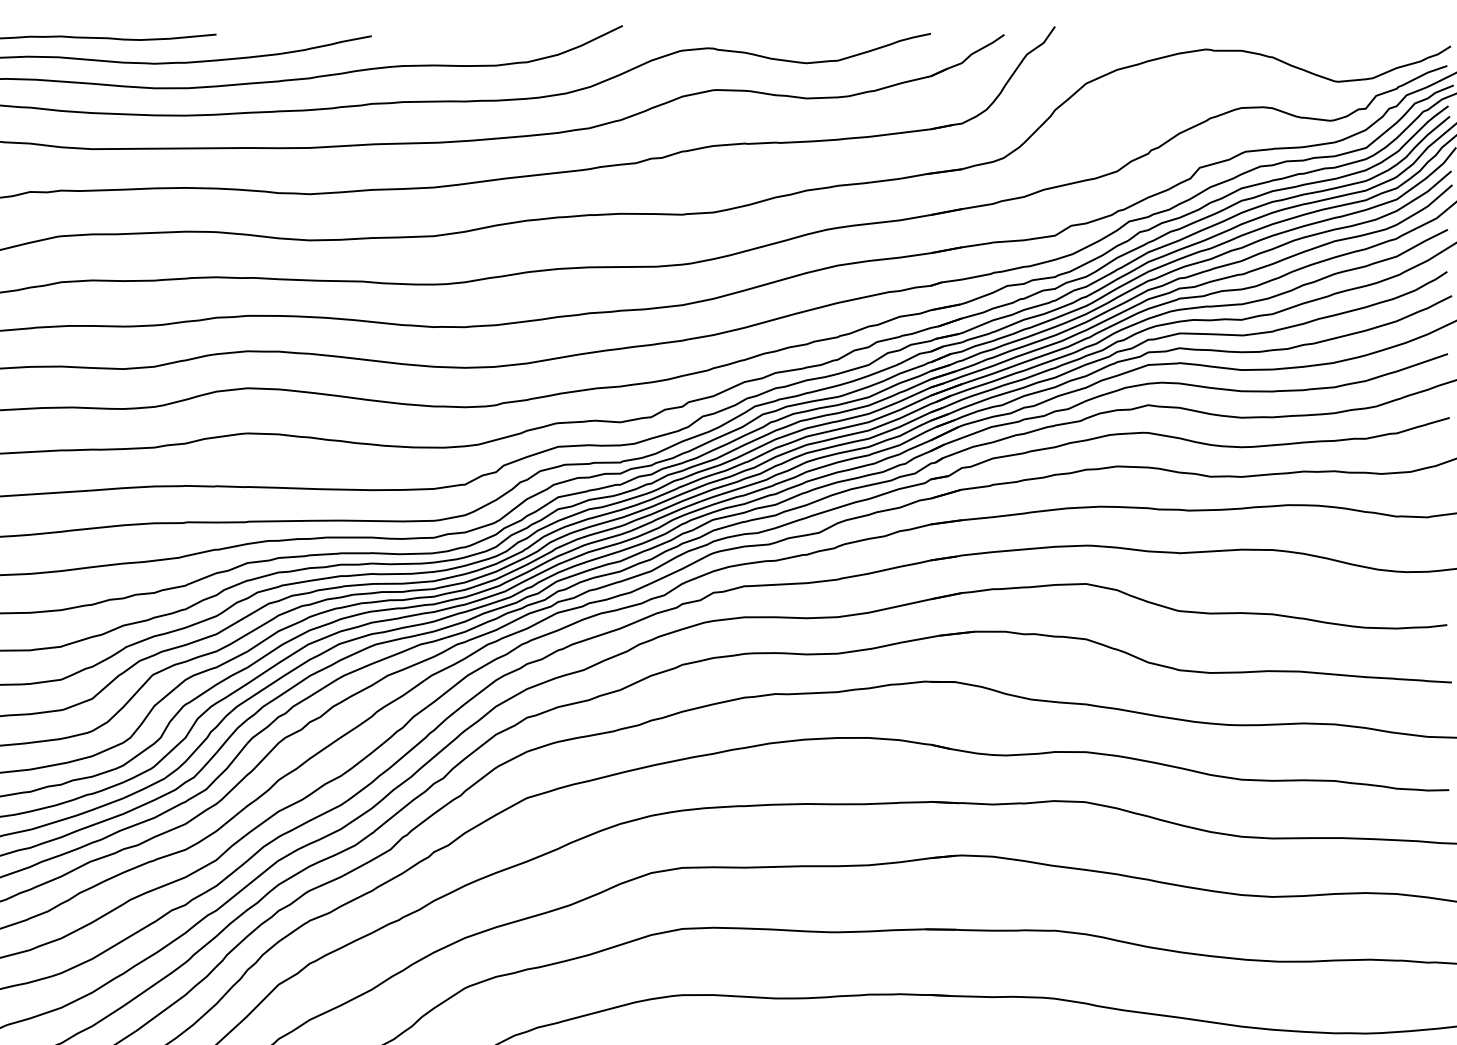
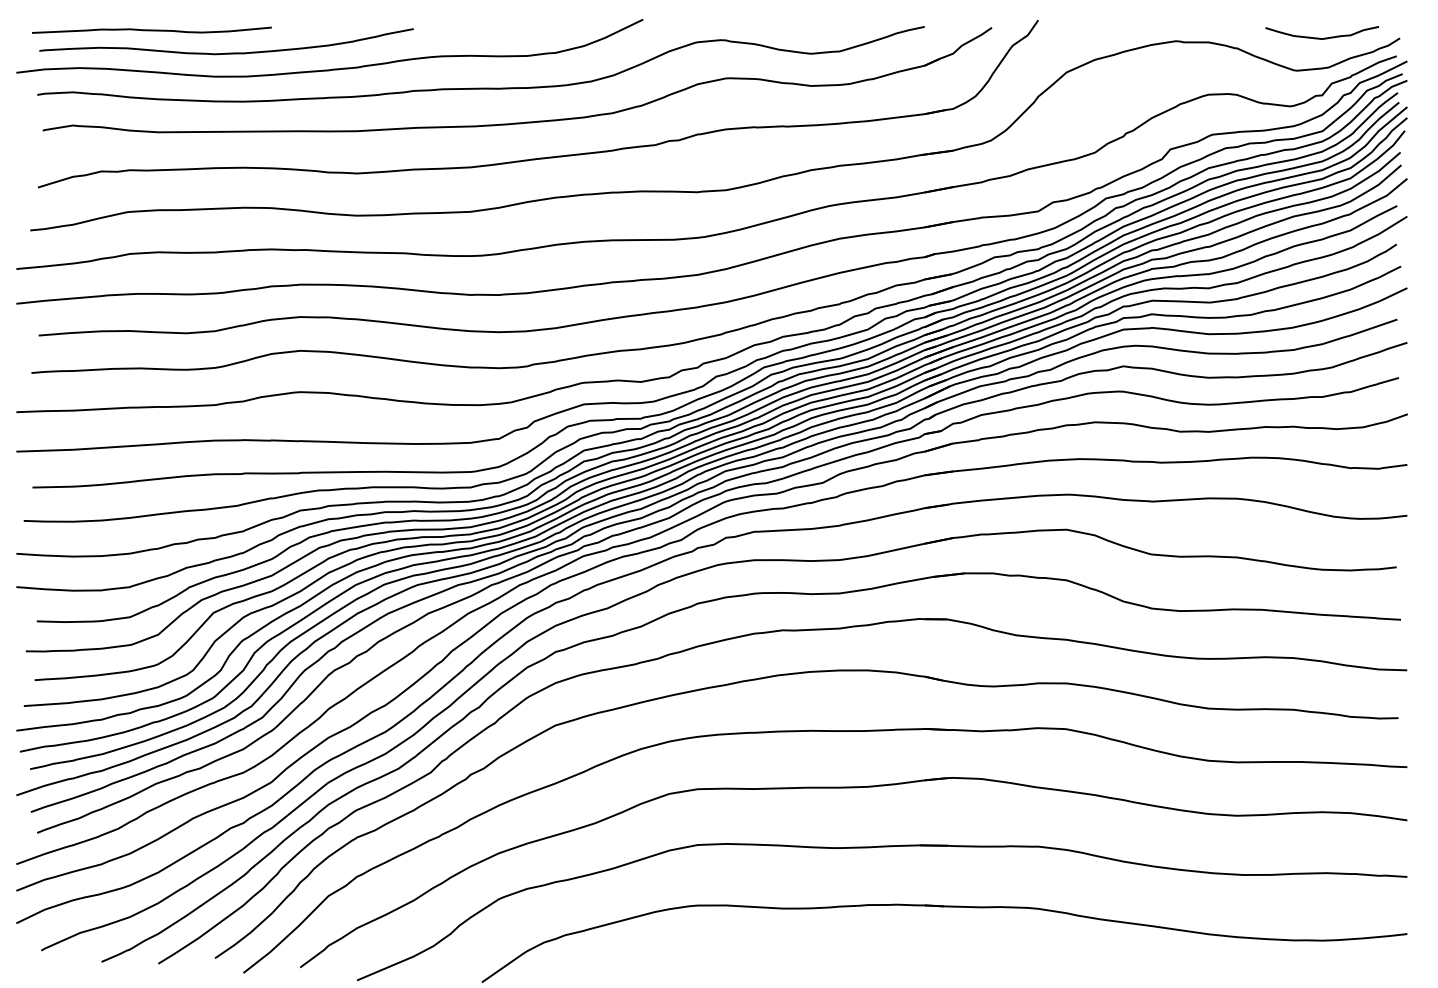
curve: (1362, 45) -> (1319, 37), added

